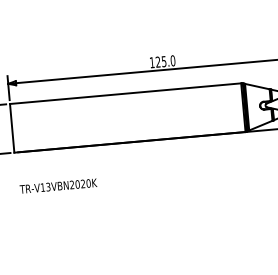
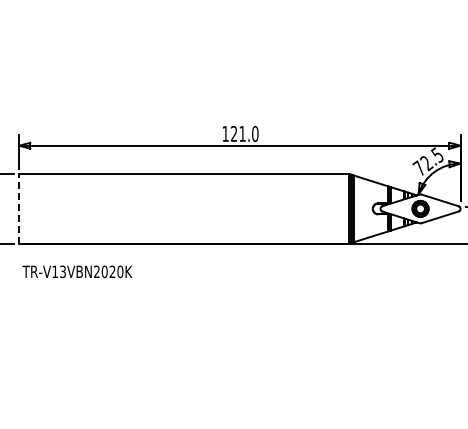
text: (164, 61) -> (242, 133), 125.0 -> 121.0
line: (12, 128) -> (19, 209), solid -> dashed
text: (58, 185) -> (77, 271), moved

